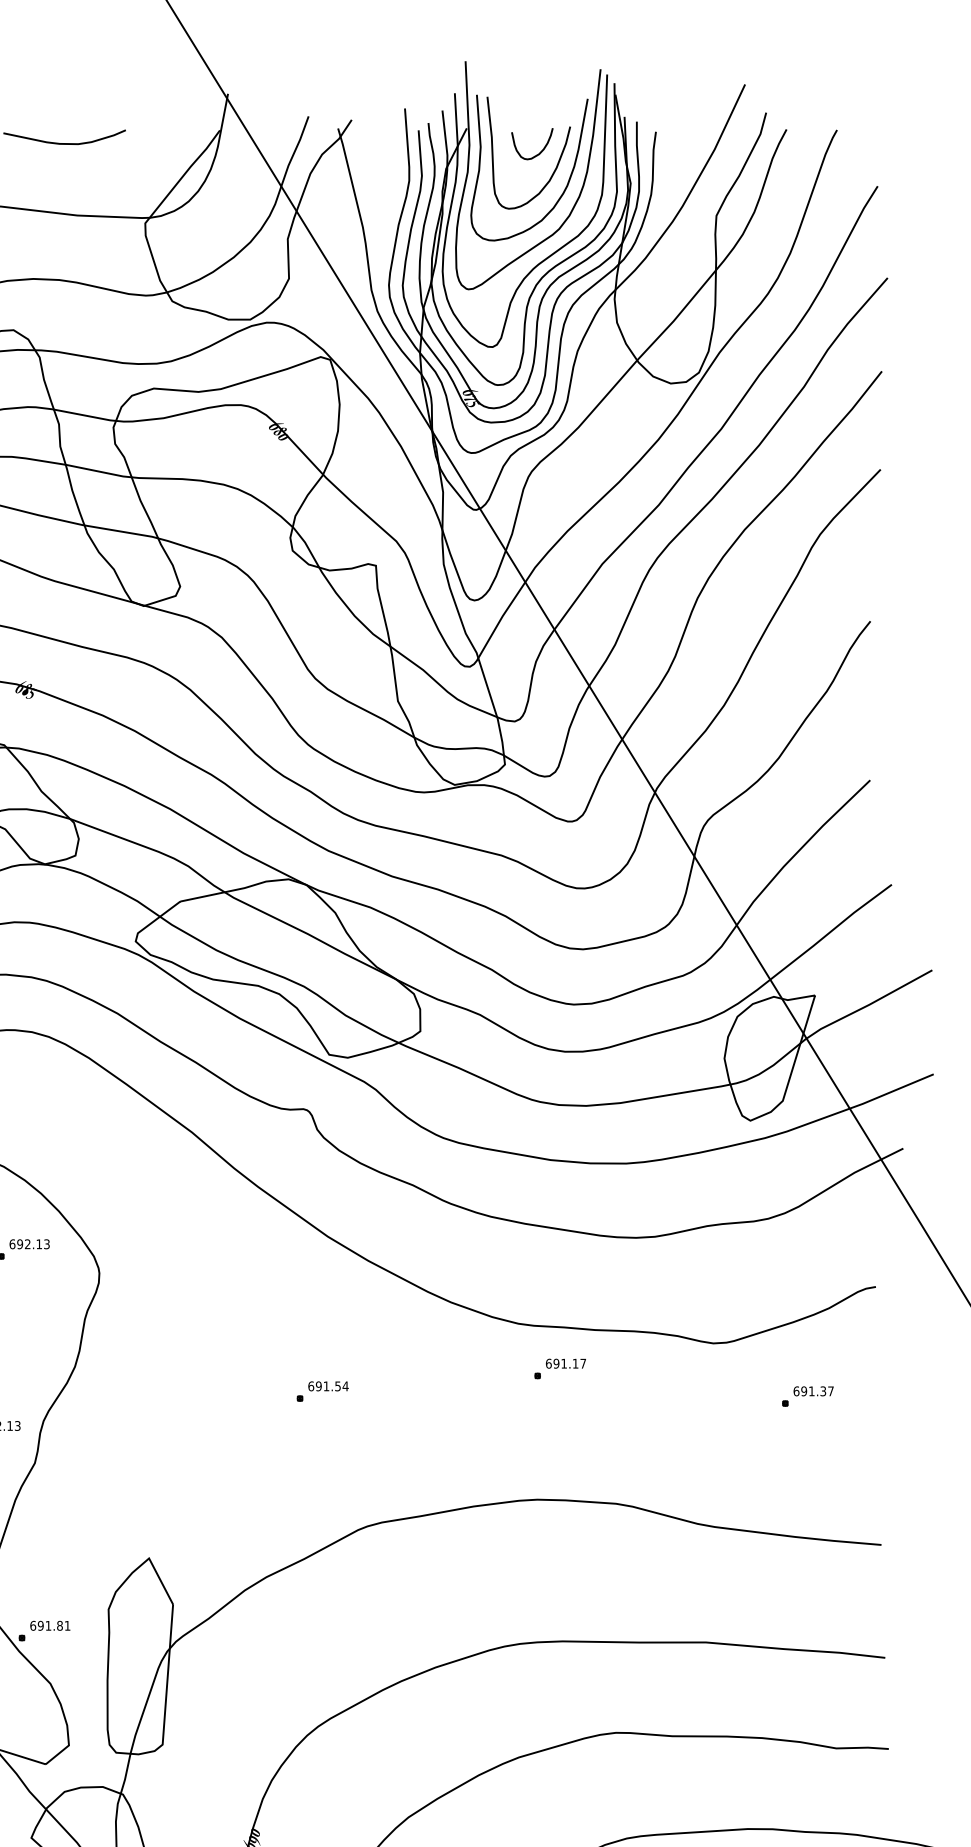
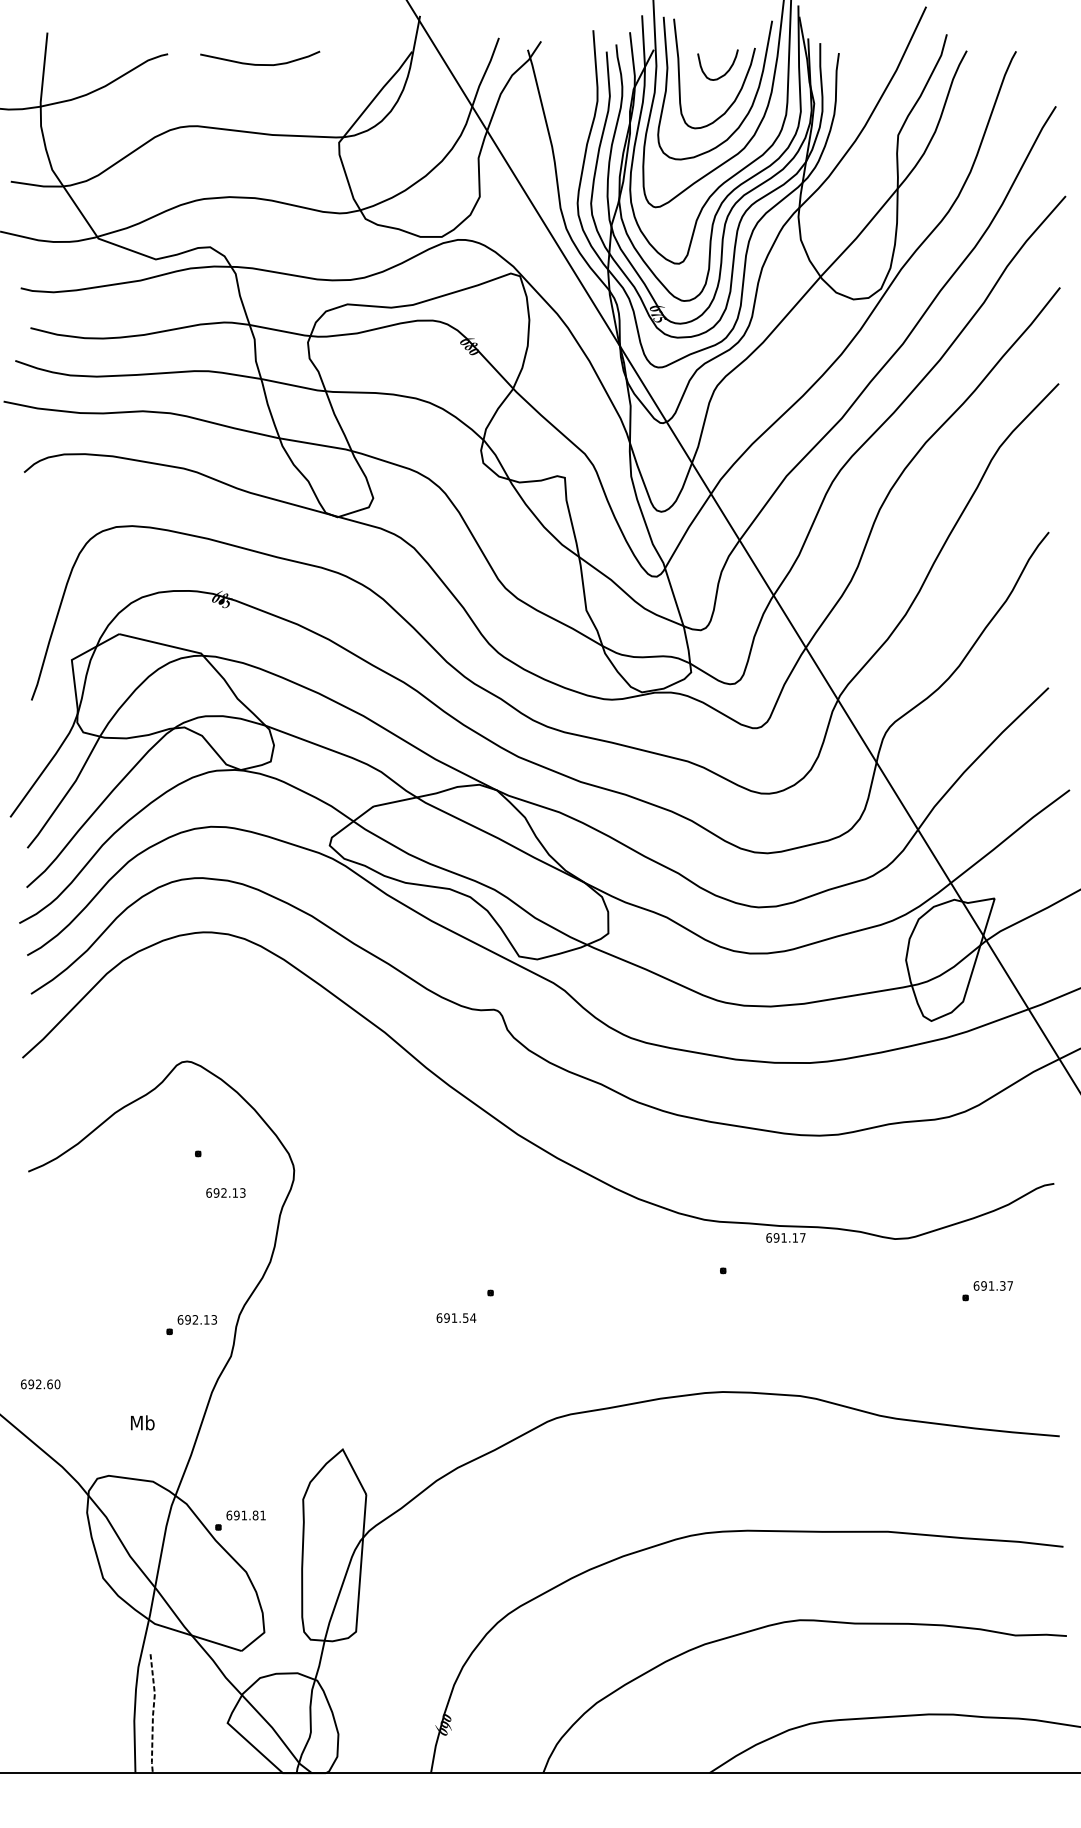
text: (29, 1243) -> (225, 1192), moved
text: (565, 1363) -> (785, 1237), moved
text: (328, 1385) -> (456, 1317), moved

